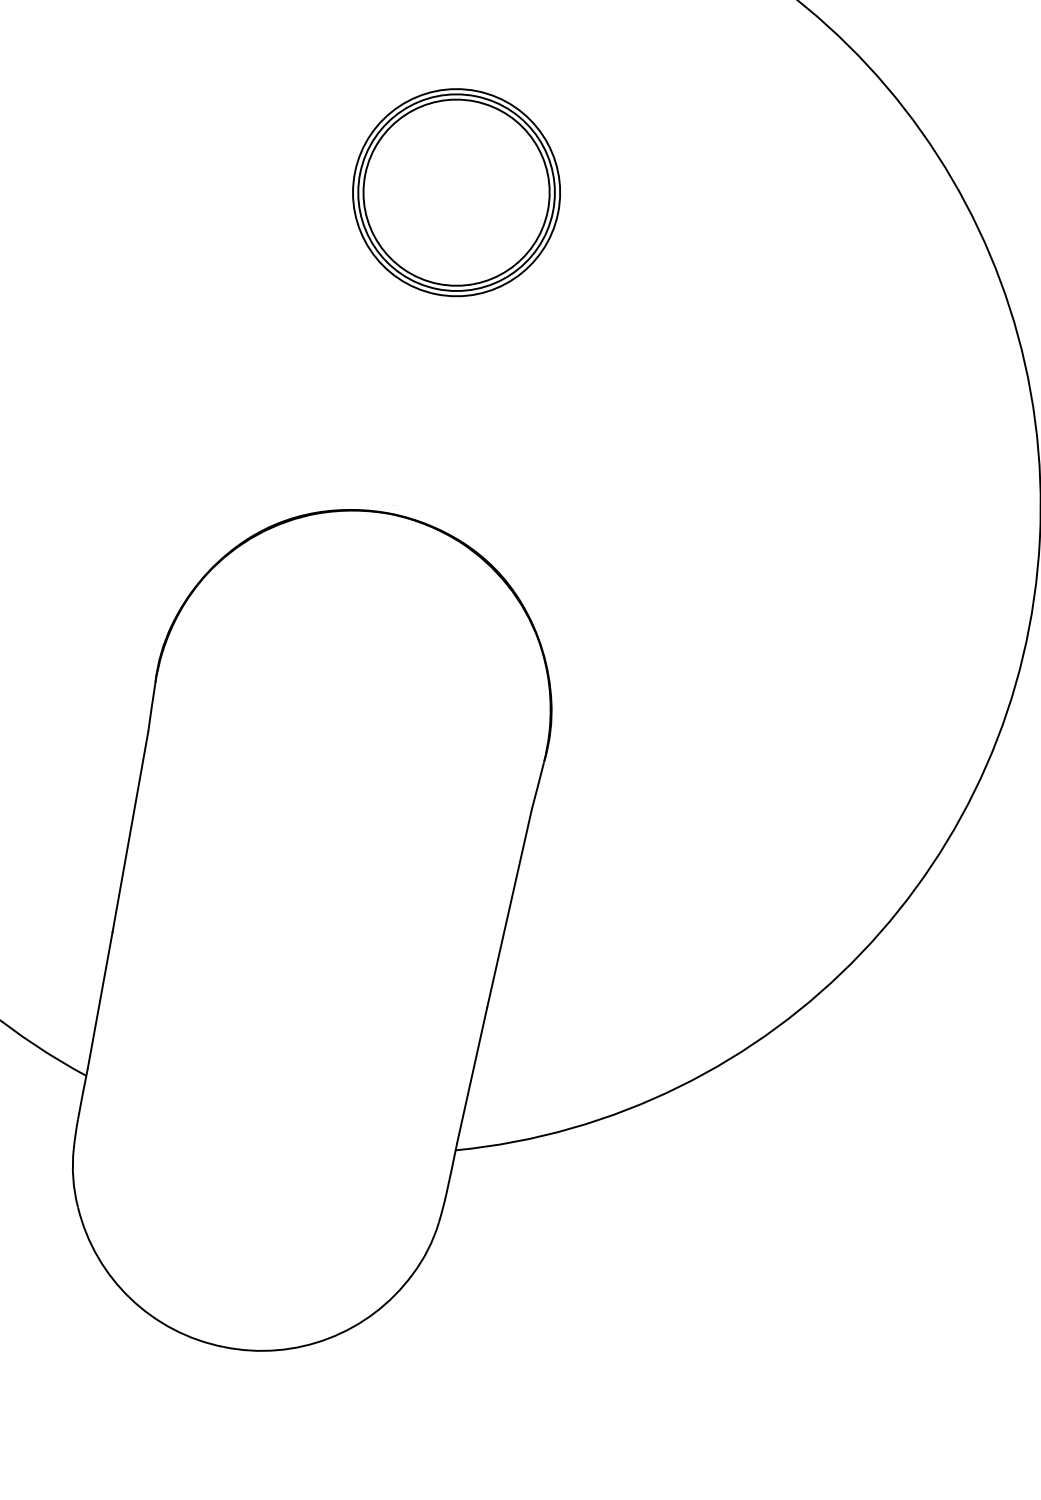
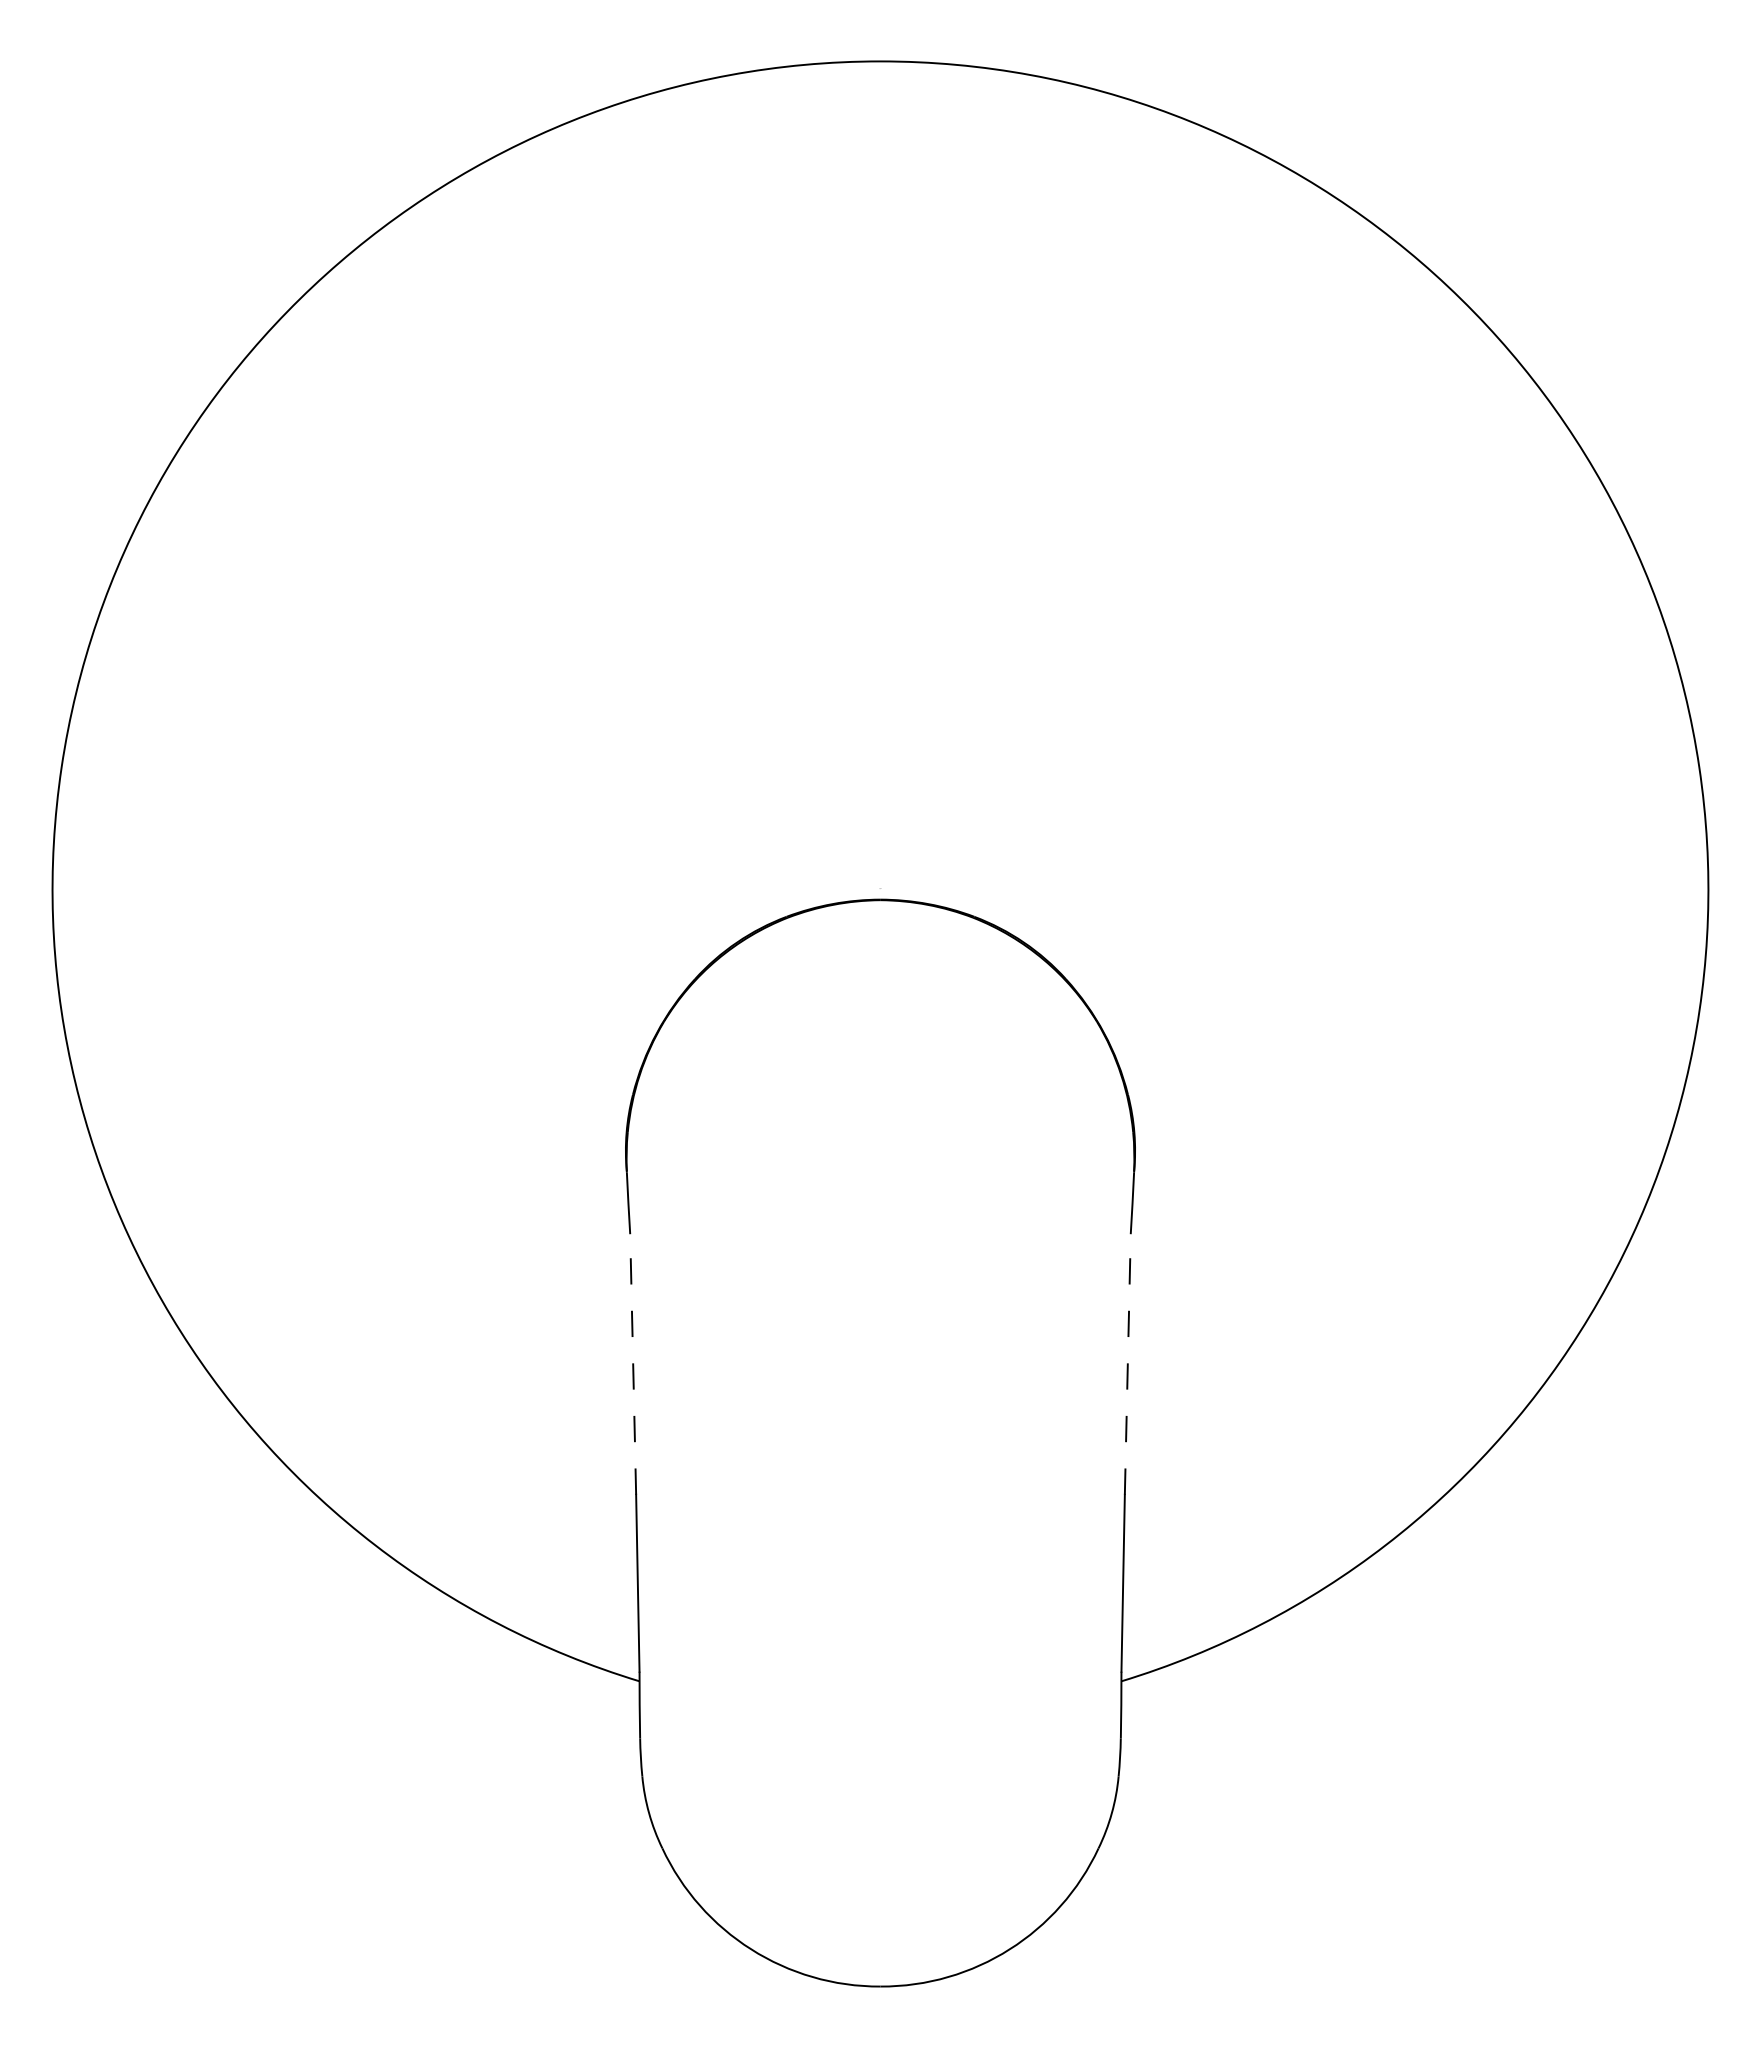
part: (456, 192) -> (880, 480), removed
line: (130, 831) -> (633, 1363), solid -> dashed
line: (509, 907) -> (1127, 1363), solid -> dashed

